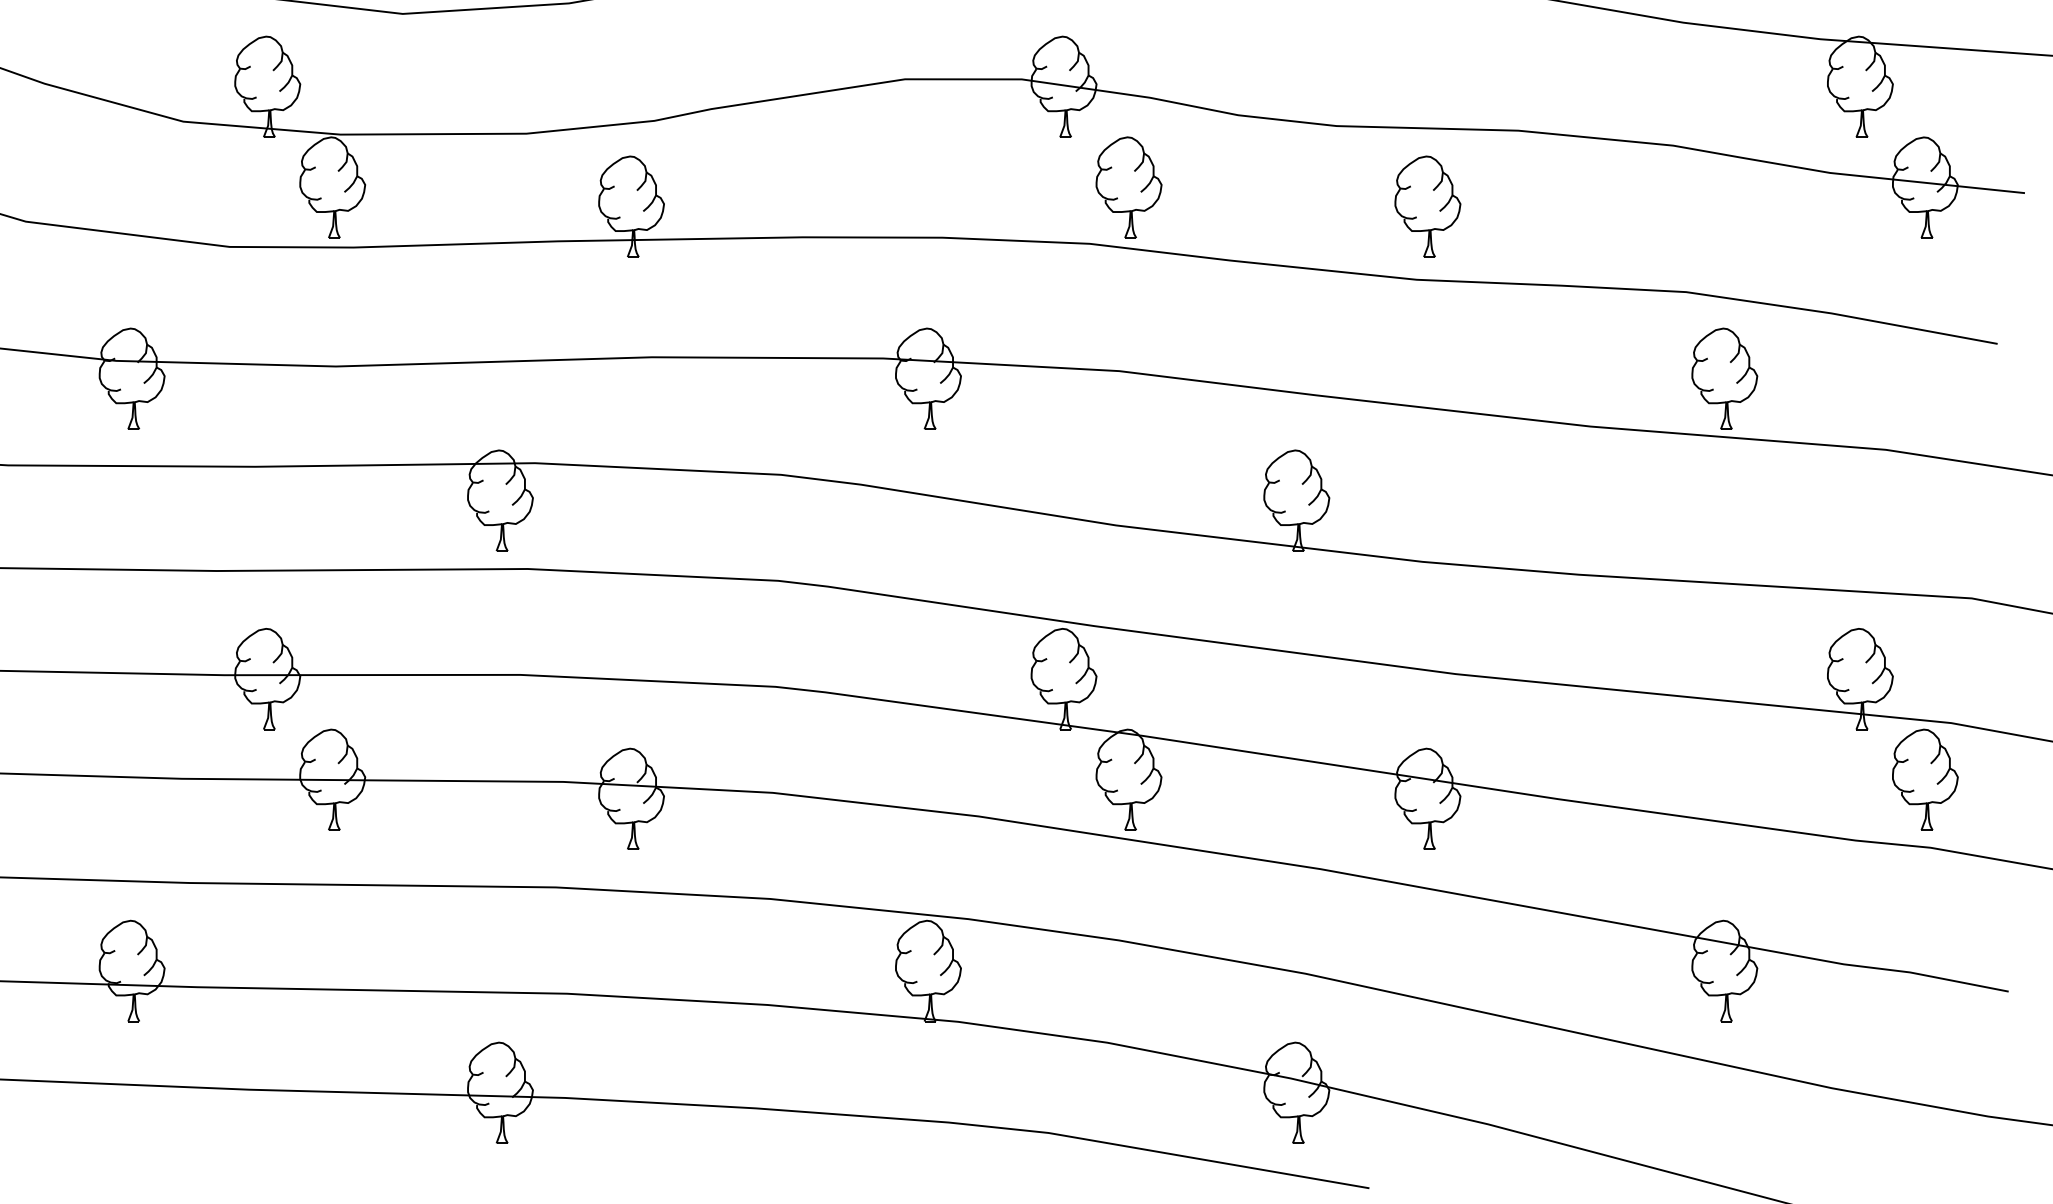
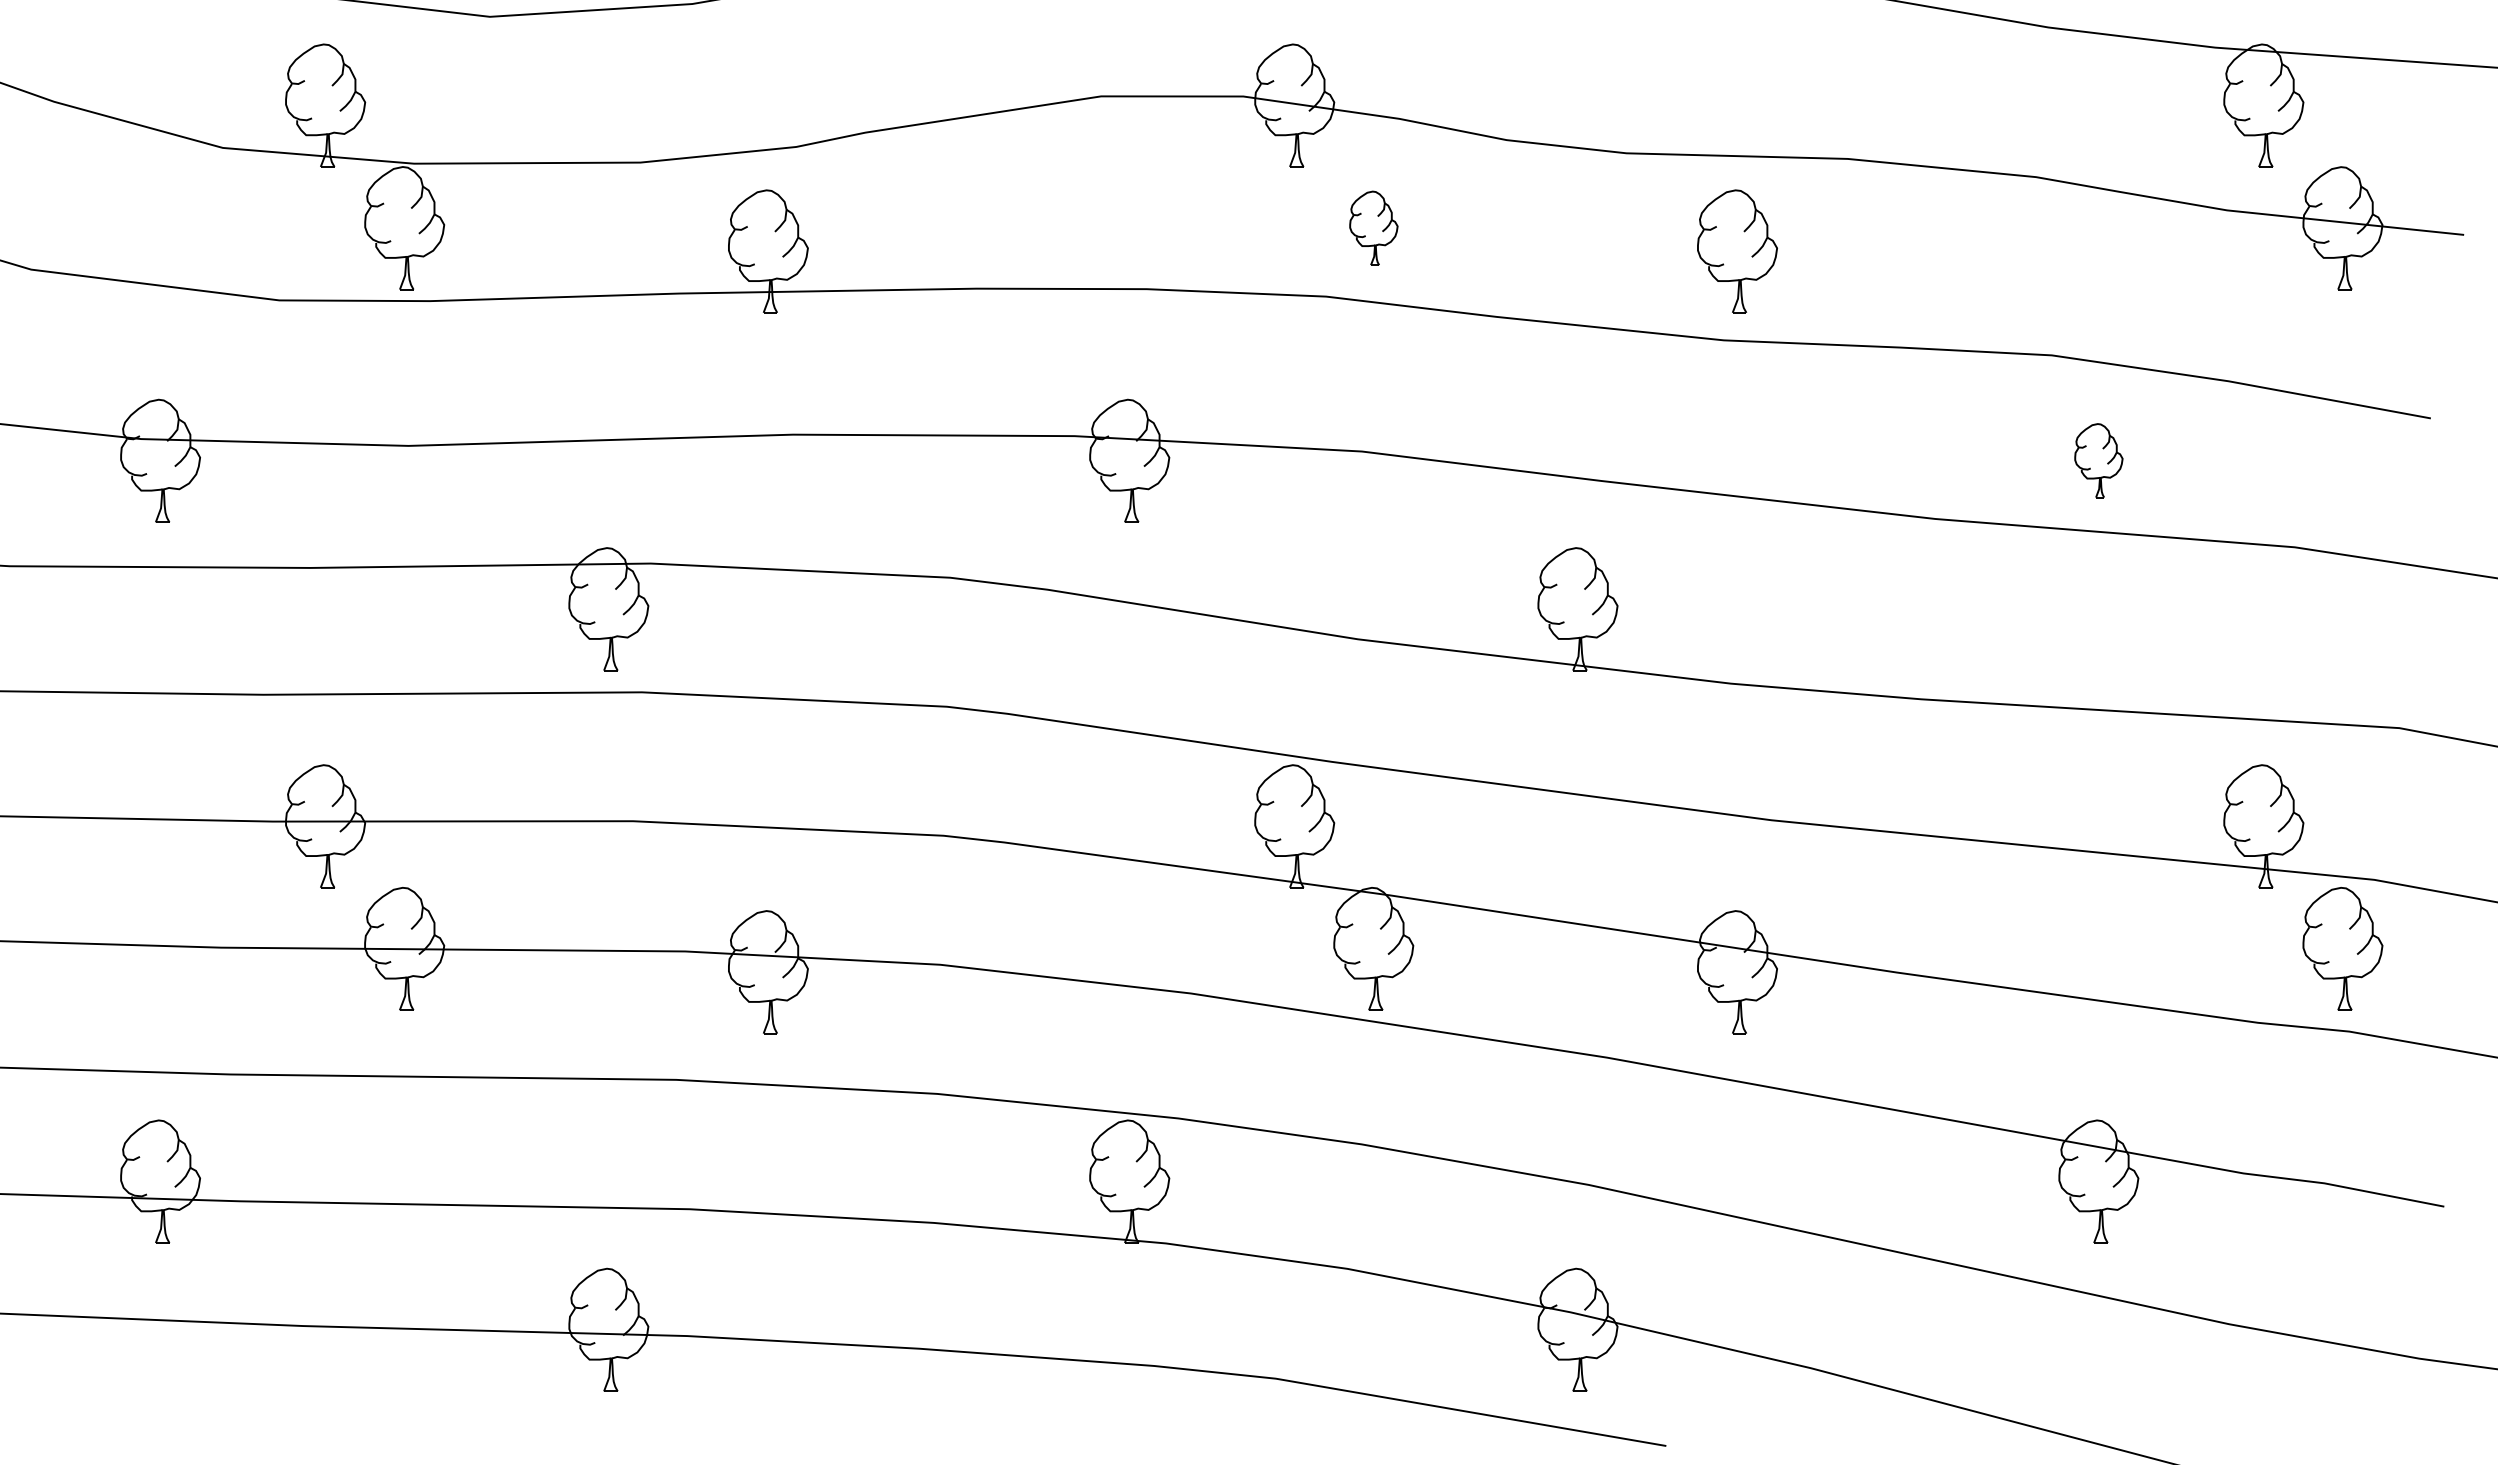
part: (1128, 187) -> (1373, 228), size x0.6
part: (1724, 378) -> (2098, 460), size x0.6

